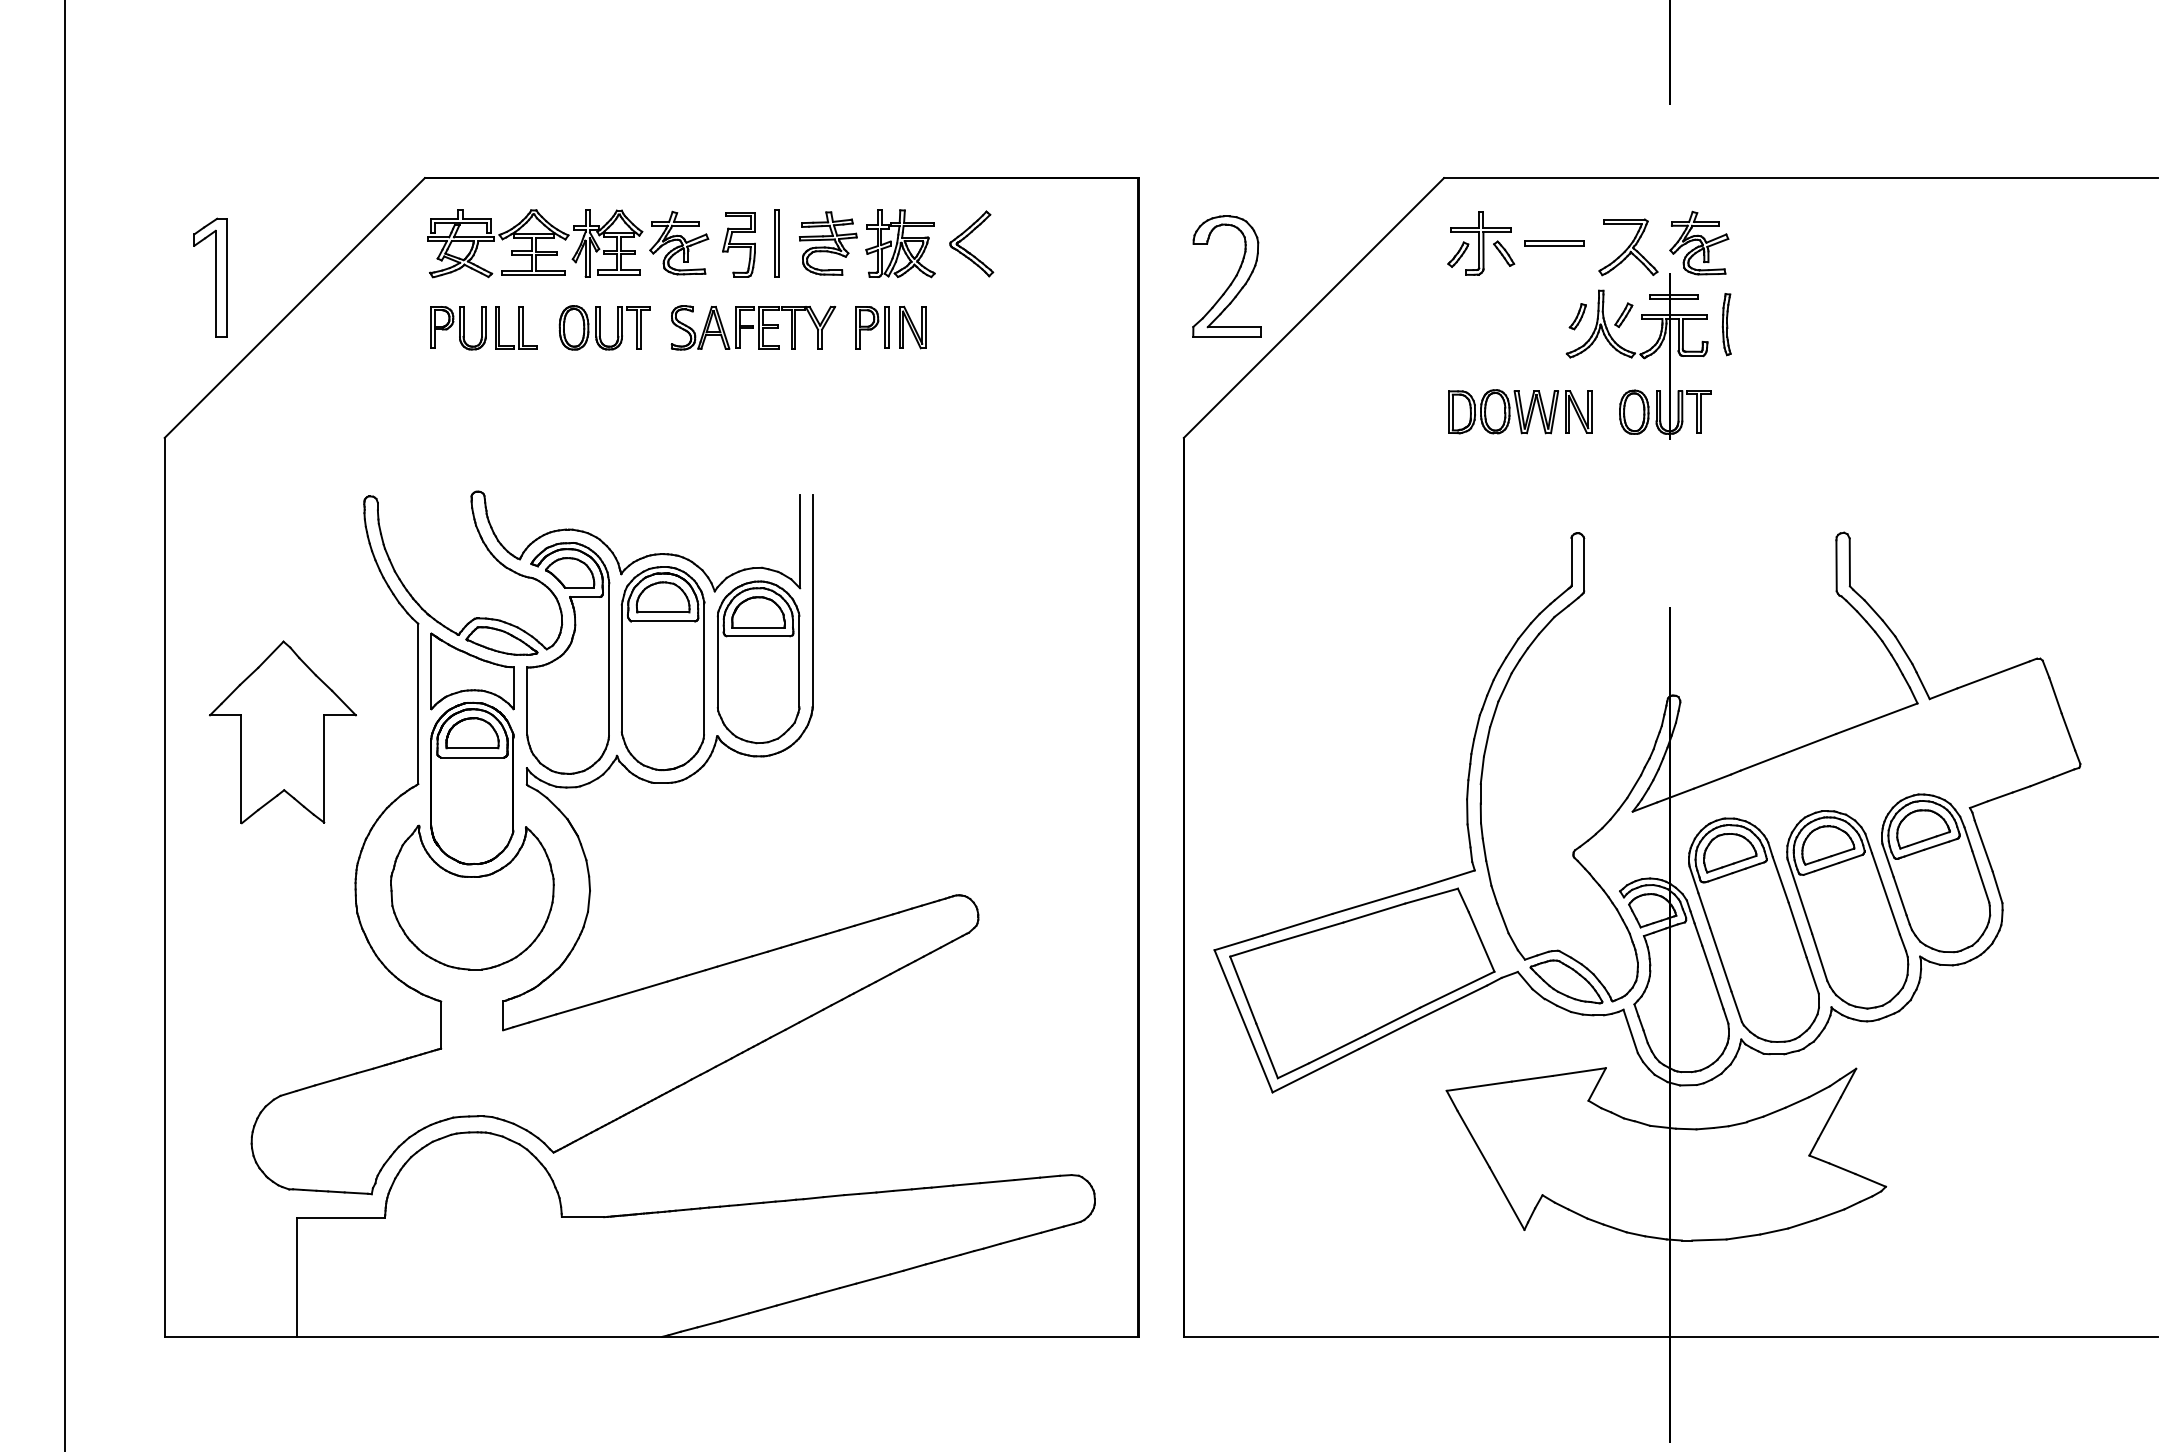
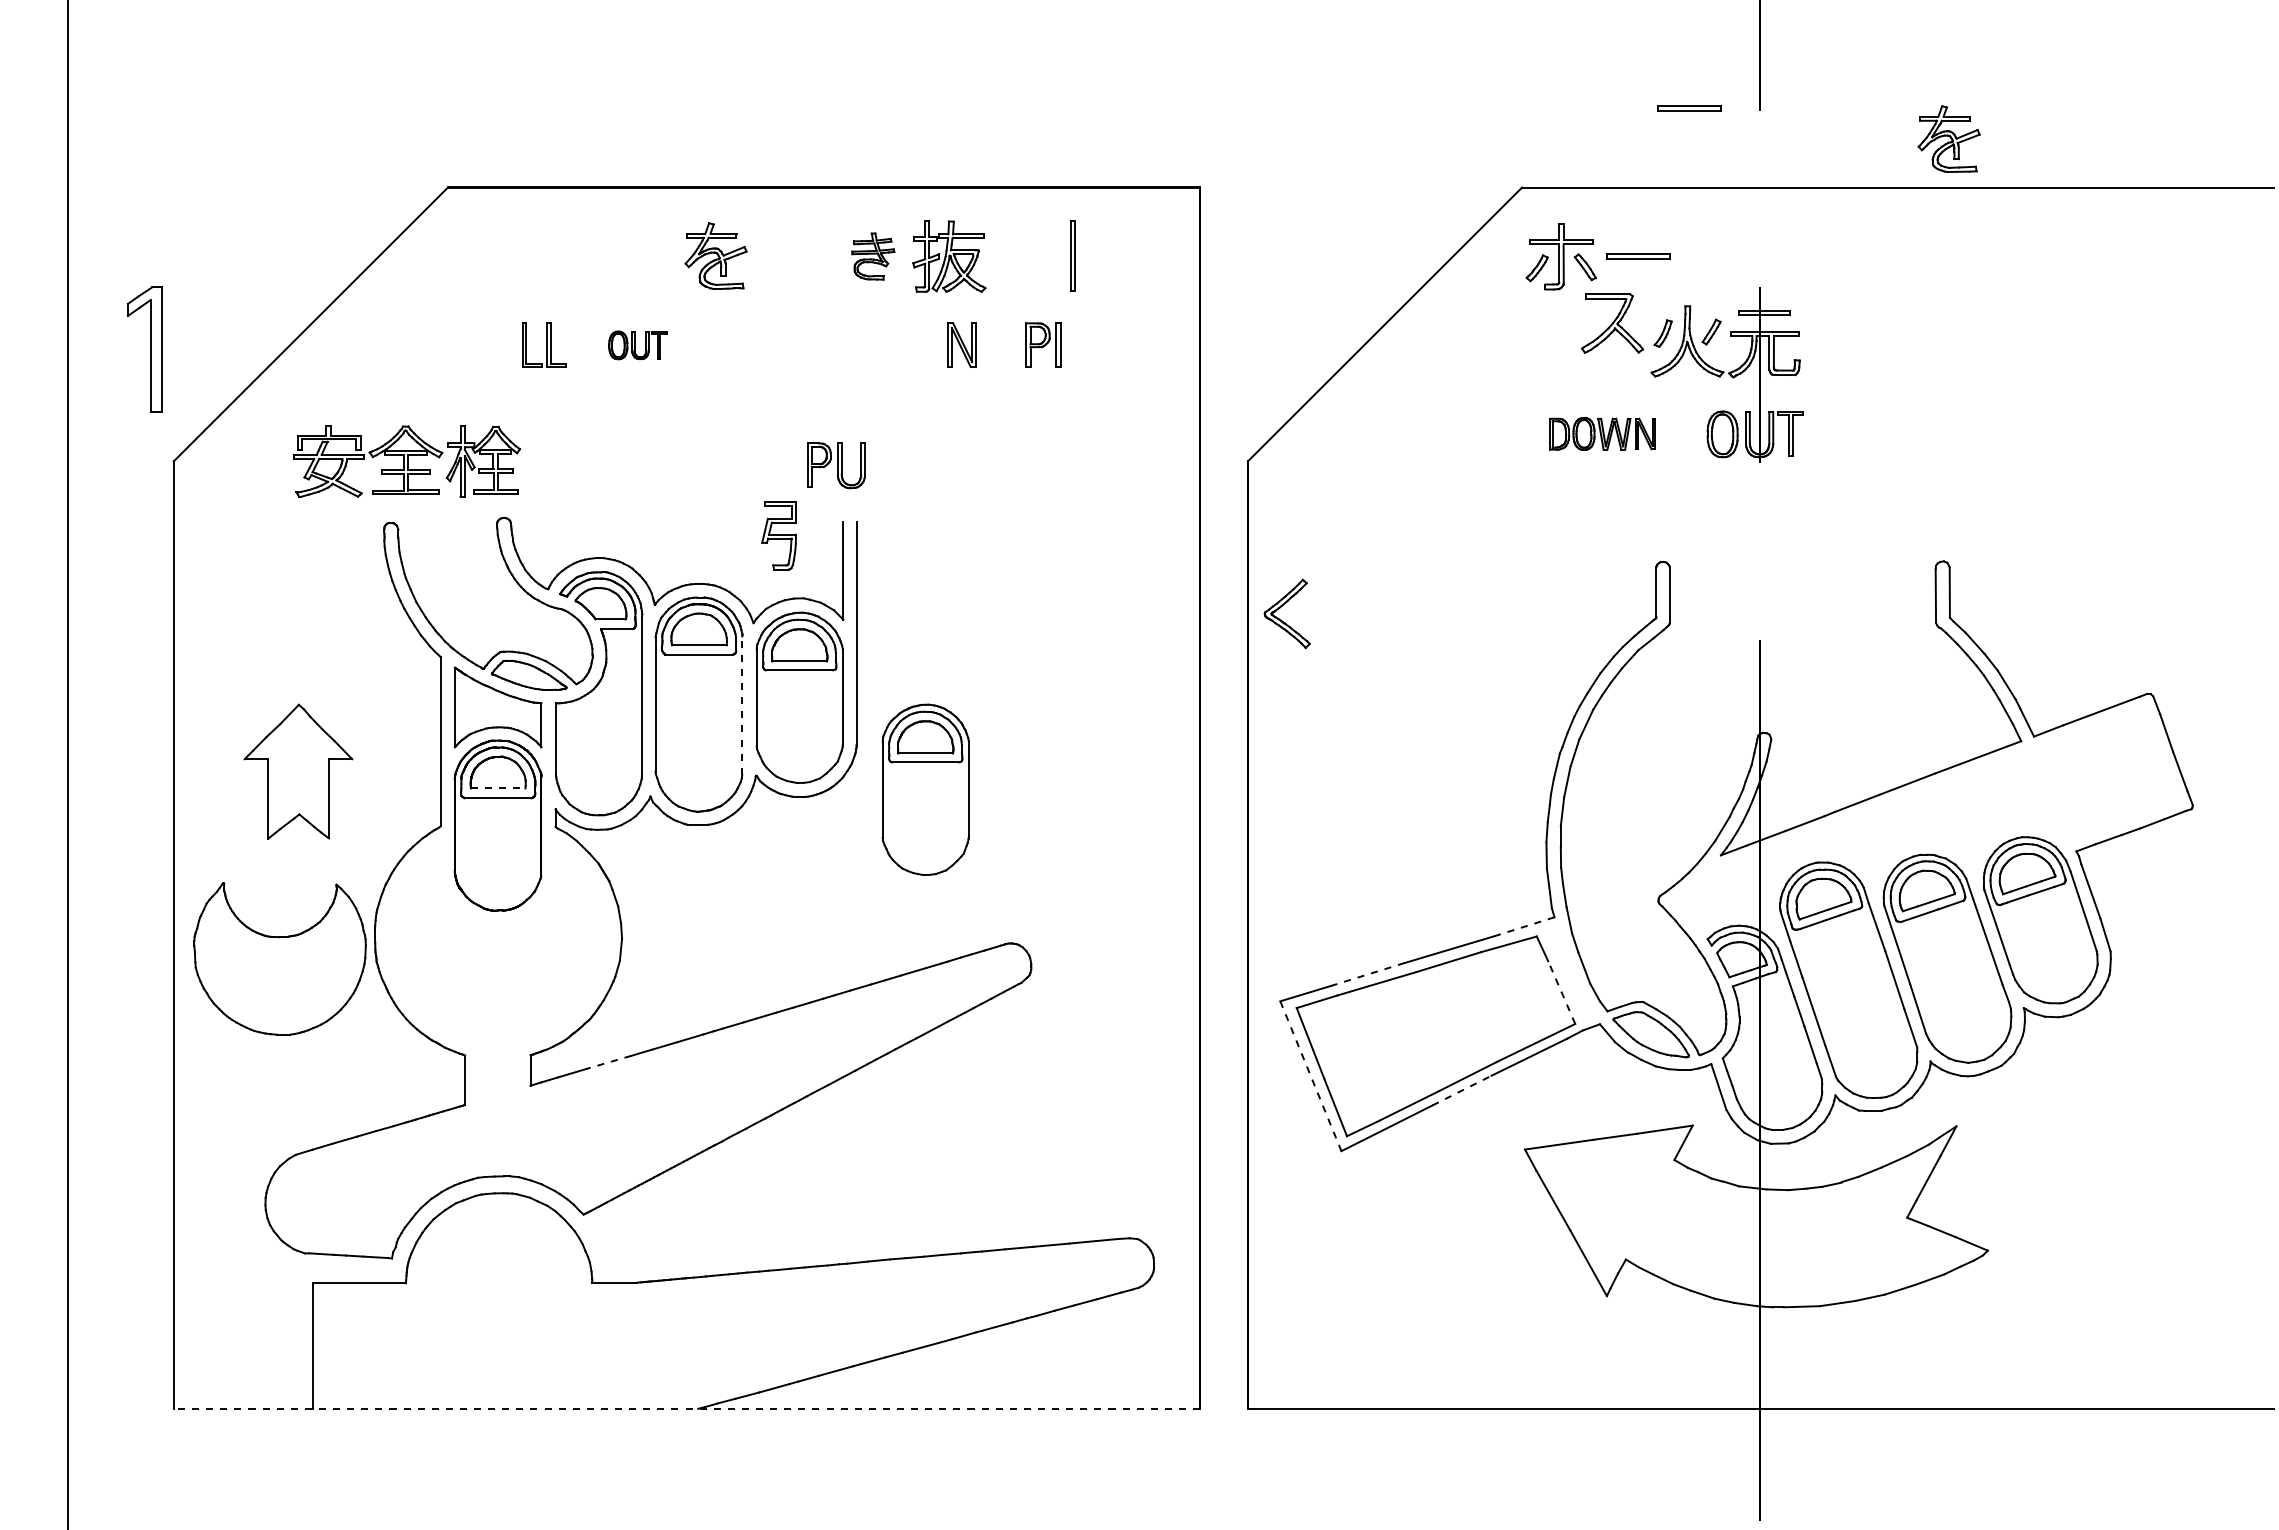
part: (1602, 103) -> (1689, 108), added
part: (966, 237) -> (1281, 607), moved
part: (776, 242) -> (1072, 255), moved
part: (1698, 242) -> (1948, 138), moved
part: (534, 243) -> (406, 461), moved
part: (828, 243) -> (873, 256), size x0.7
part: (738, 244) -> (778, 535), moved
part: (1628, 247) -> (1612, 323), moved
part: (210, 277) -> (144, 349), moved
part: (1232, 279) -> (1299, 294), removed
part: (1727, 324) -> (1820, 341), removed
part: (458, 327) -> (836, 465), moved
part: (604, 327) -> (637, 345), size x0.6
part: (753, 327) -> (794, 345), removed
part: (872, 327) -> (1043, 344), moved
part: (1520, 411) -> (1602, 433), size x0.7
line: (704, 669) -> (742, 705), solid -> dashed
part: (283, 732) -> (298, 771), size x0.7
line: (472, 748) -> (498, 788), solid -> dashed
part: (877, 749) -> (925, 789), added
line: (1446, 879) -> (1524, 926), solid -> dashed
part: (471, 897) -> (279, 958), moved
line: (1297, 924) -> (1367, 974), solid -> dashed
line: (1481, 941) -> (1561, 992), solid -> dashed
line: (577, 1008) -> (608, 1062), solid -> dashed
line: (1243, 1021) -> (1310, 1076), solid -> dashed
line: (1387, 1034) -> (1462, 1090), solid -> dashed
line: (651, 1336) -> (686, 1408), solid -> dashed

